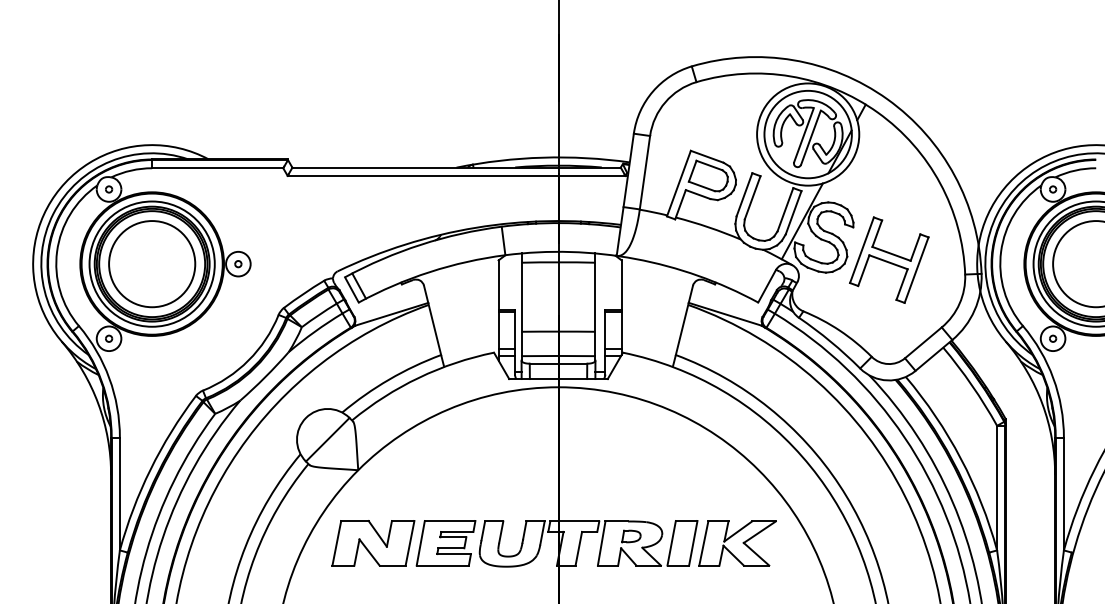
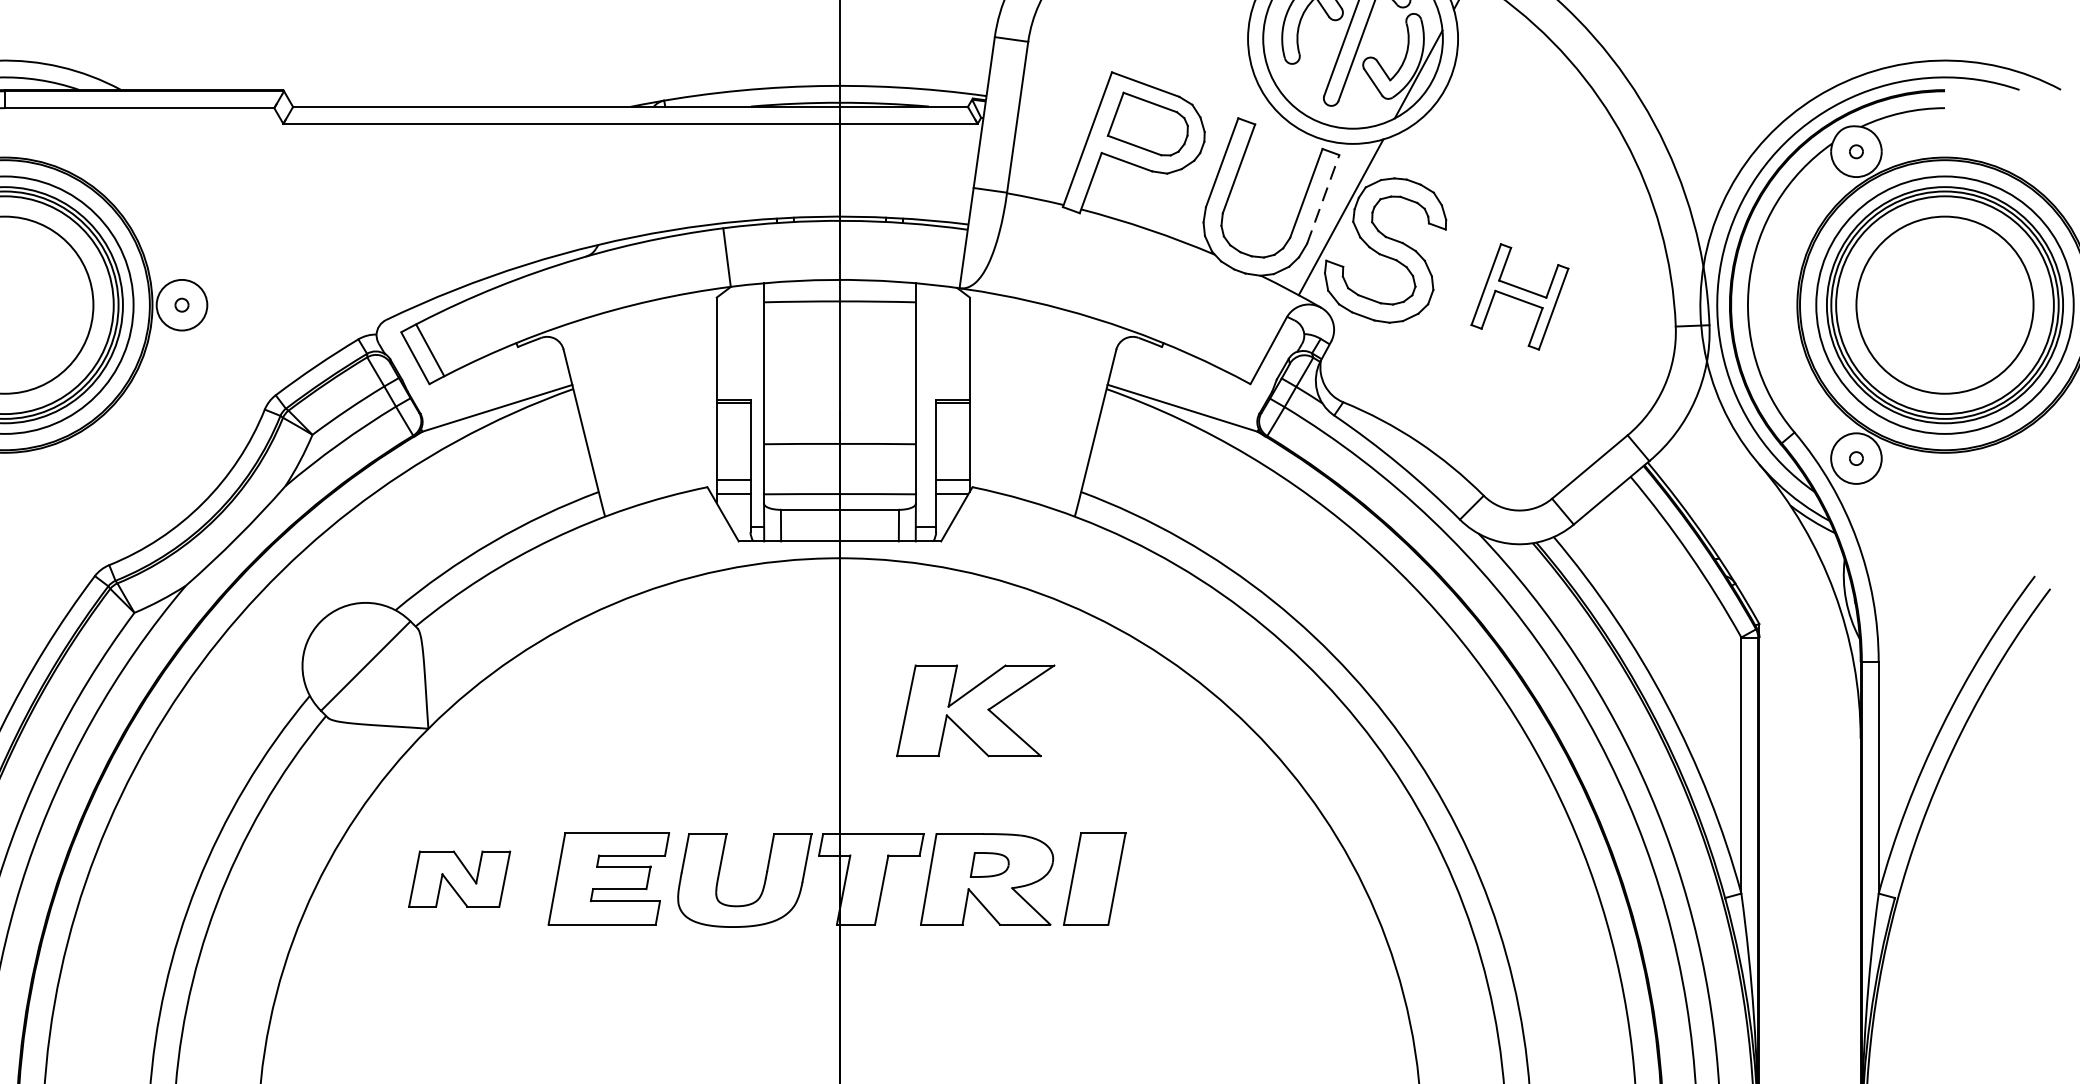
line: (793, 212) -> (1322, 199), solid -> dashed
part: (889, 259) -> (1520, 295), size x0.6
part: (373, 543) -> (459, 879), size x0.6
part: (737, 543) -> (975, 710), moved

